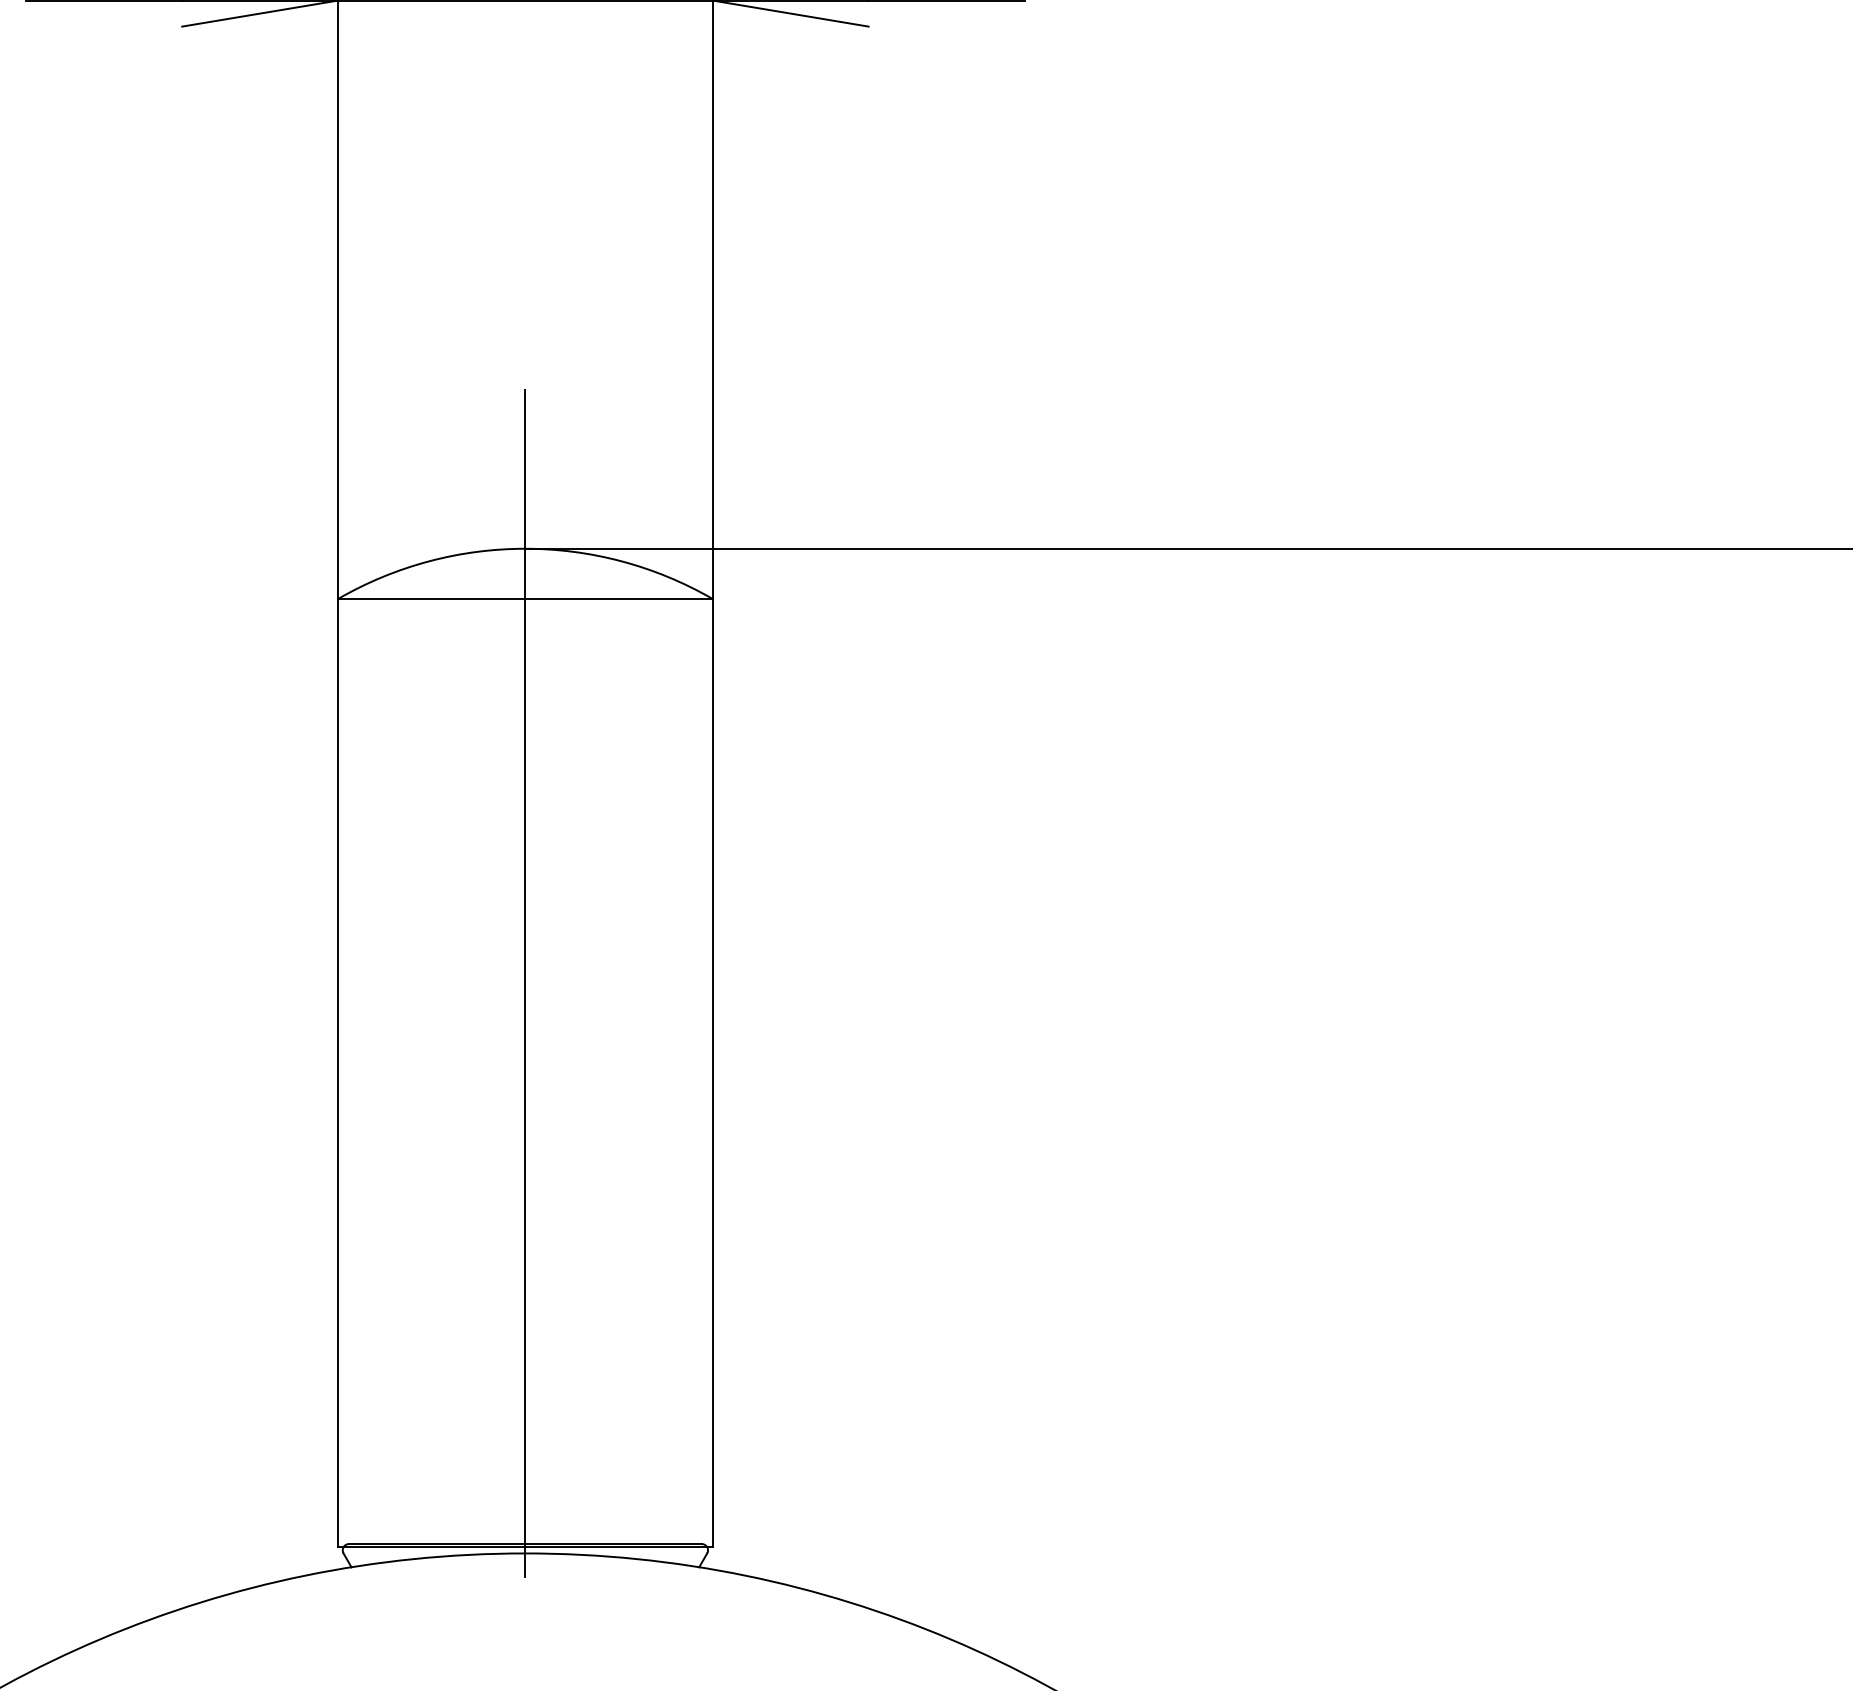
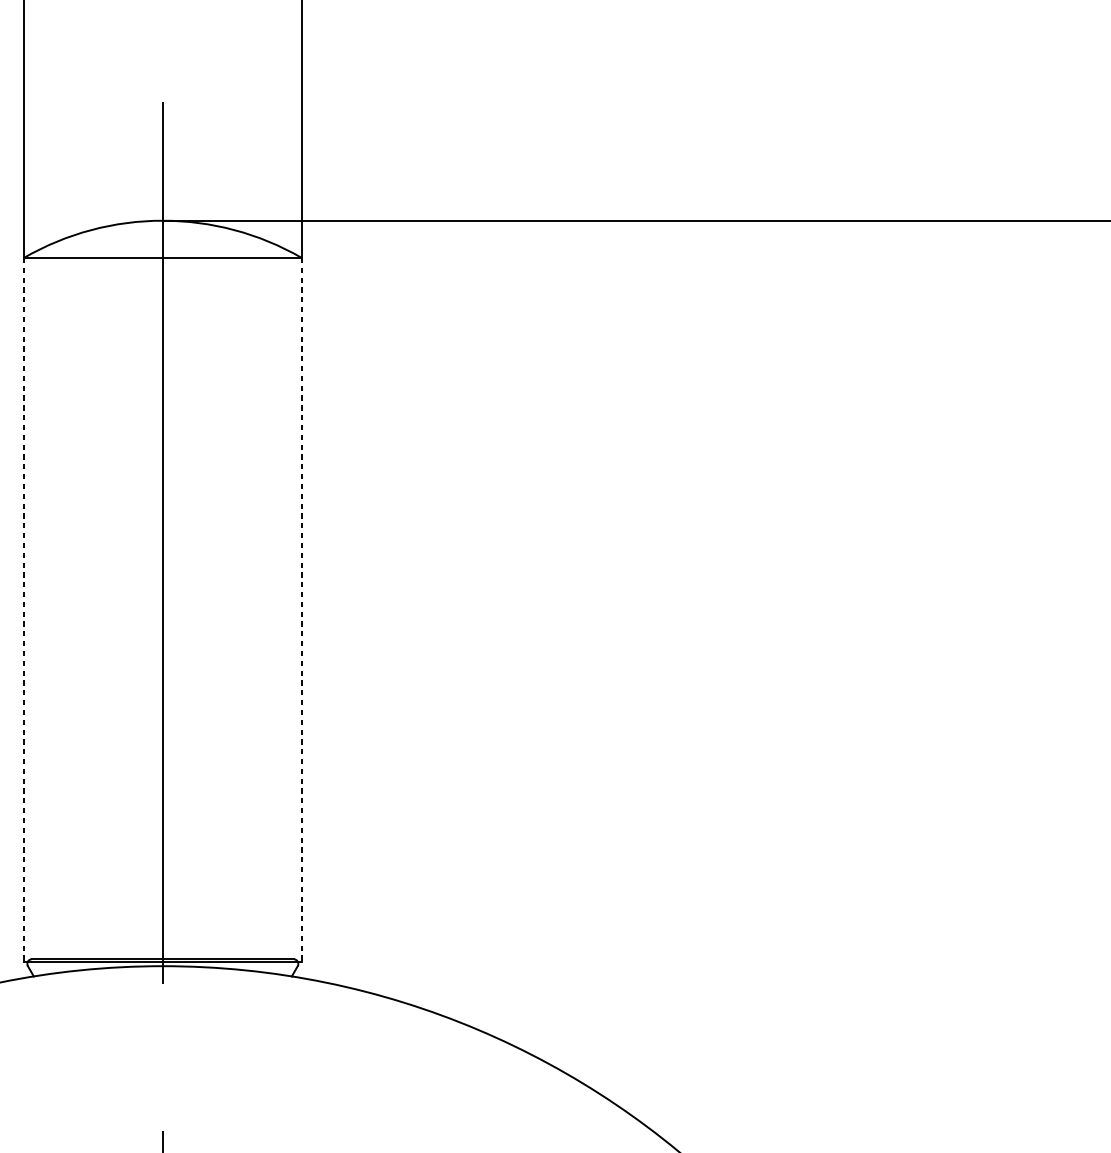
line: (338, 1073) -> (24, 610), solid -> dashed
line: (712, 1073) -> (301, 610), solid -> dashed

